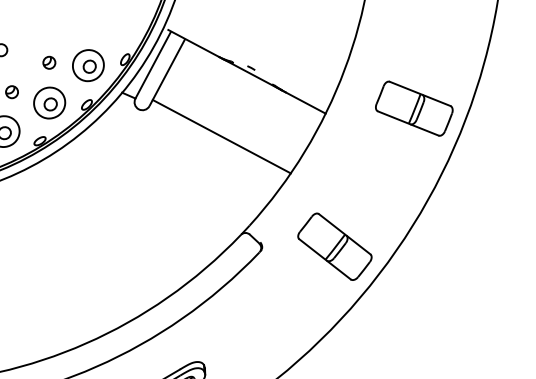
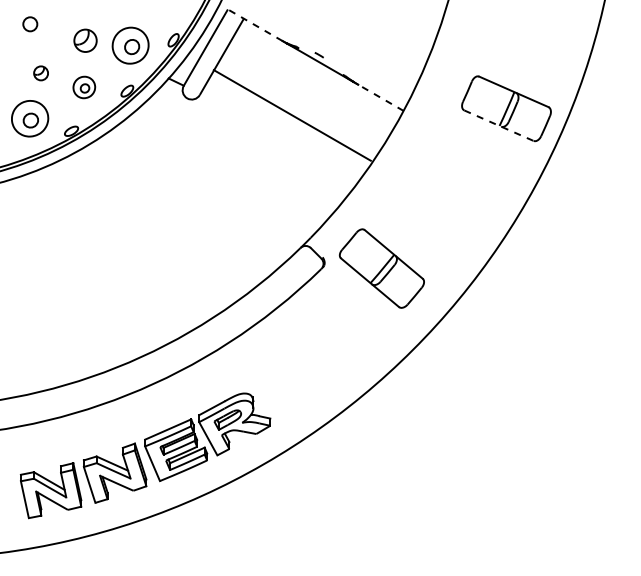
line: (193, 43) -> (253, 24), solid -> dashed
part: (49, 62) -> (85, 40), size x1.6
line: (305, 102) -> (380, 97), solid -> dashed
part: (49, 103) -> (84, 87), size x0.6
line: (407, 123) -> (498, 125), solid -> dashed
line: (221, 136) -> (291, 115), moved
part: (334, 246) -> (381, 268), moved

